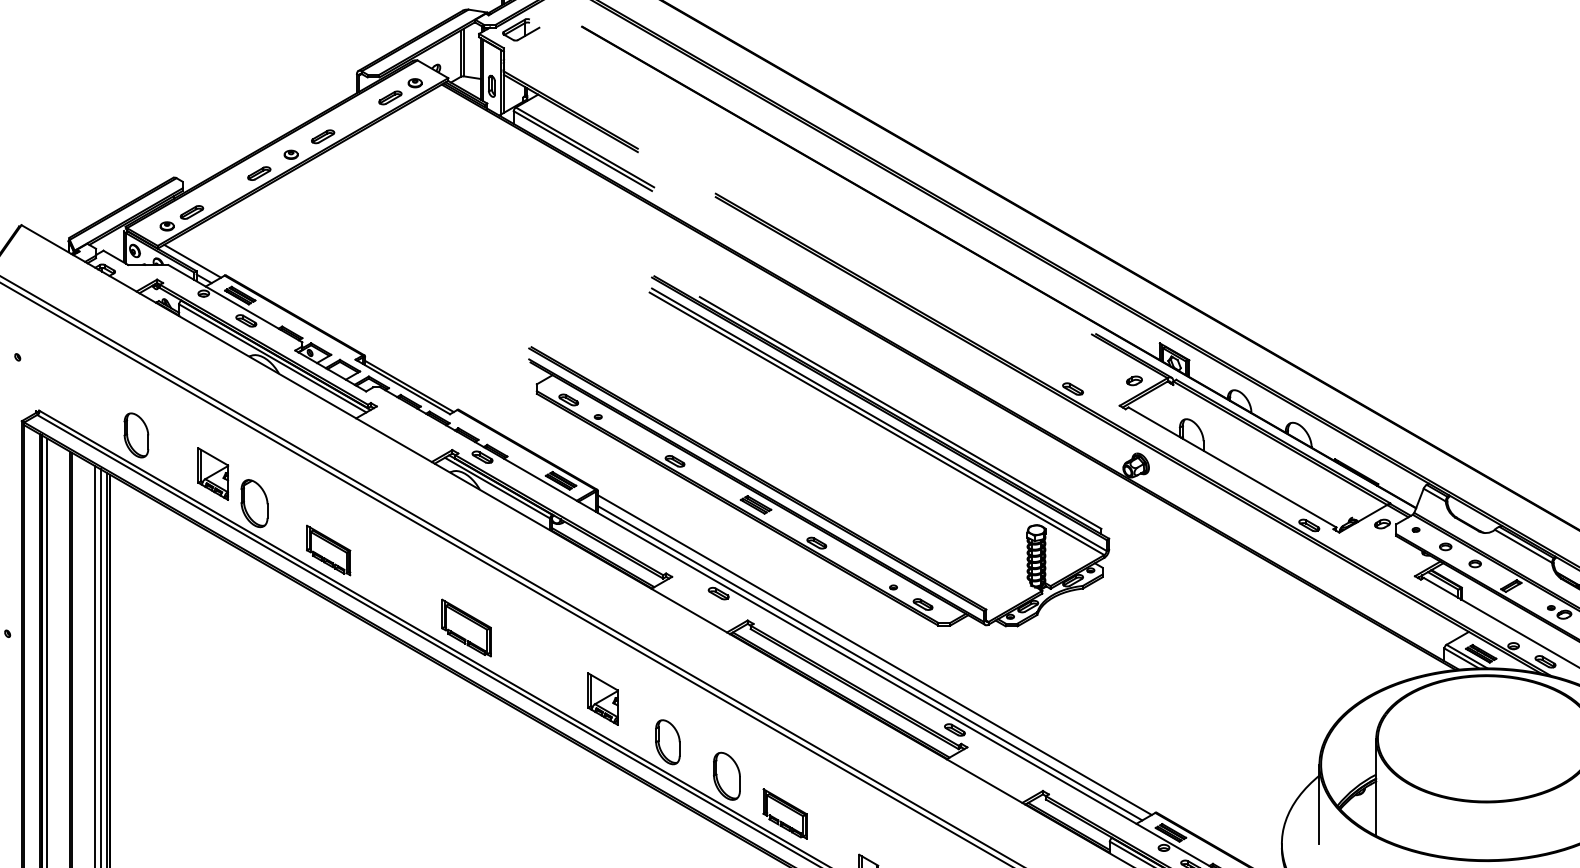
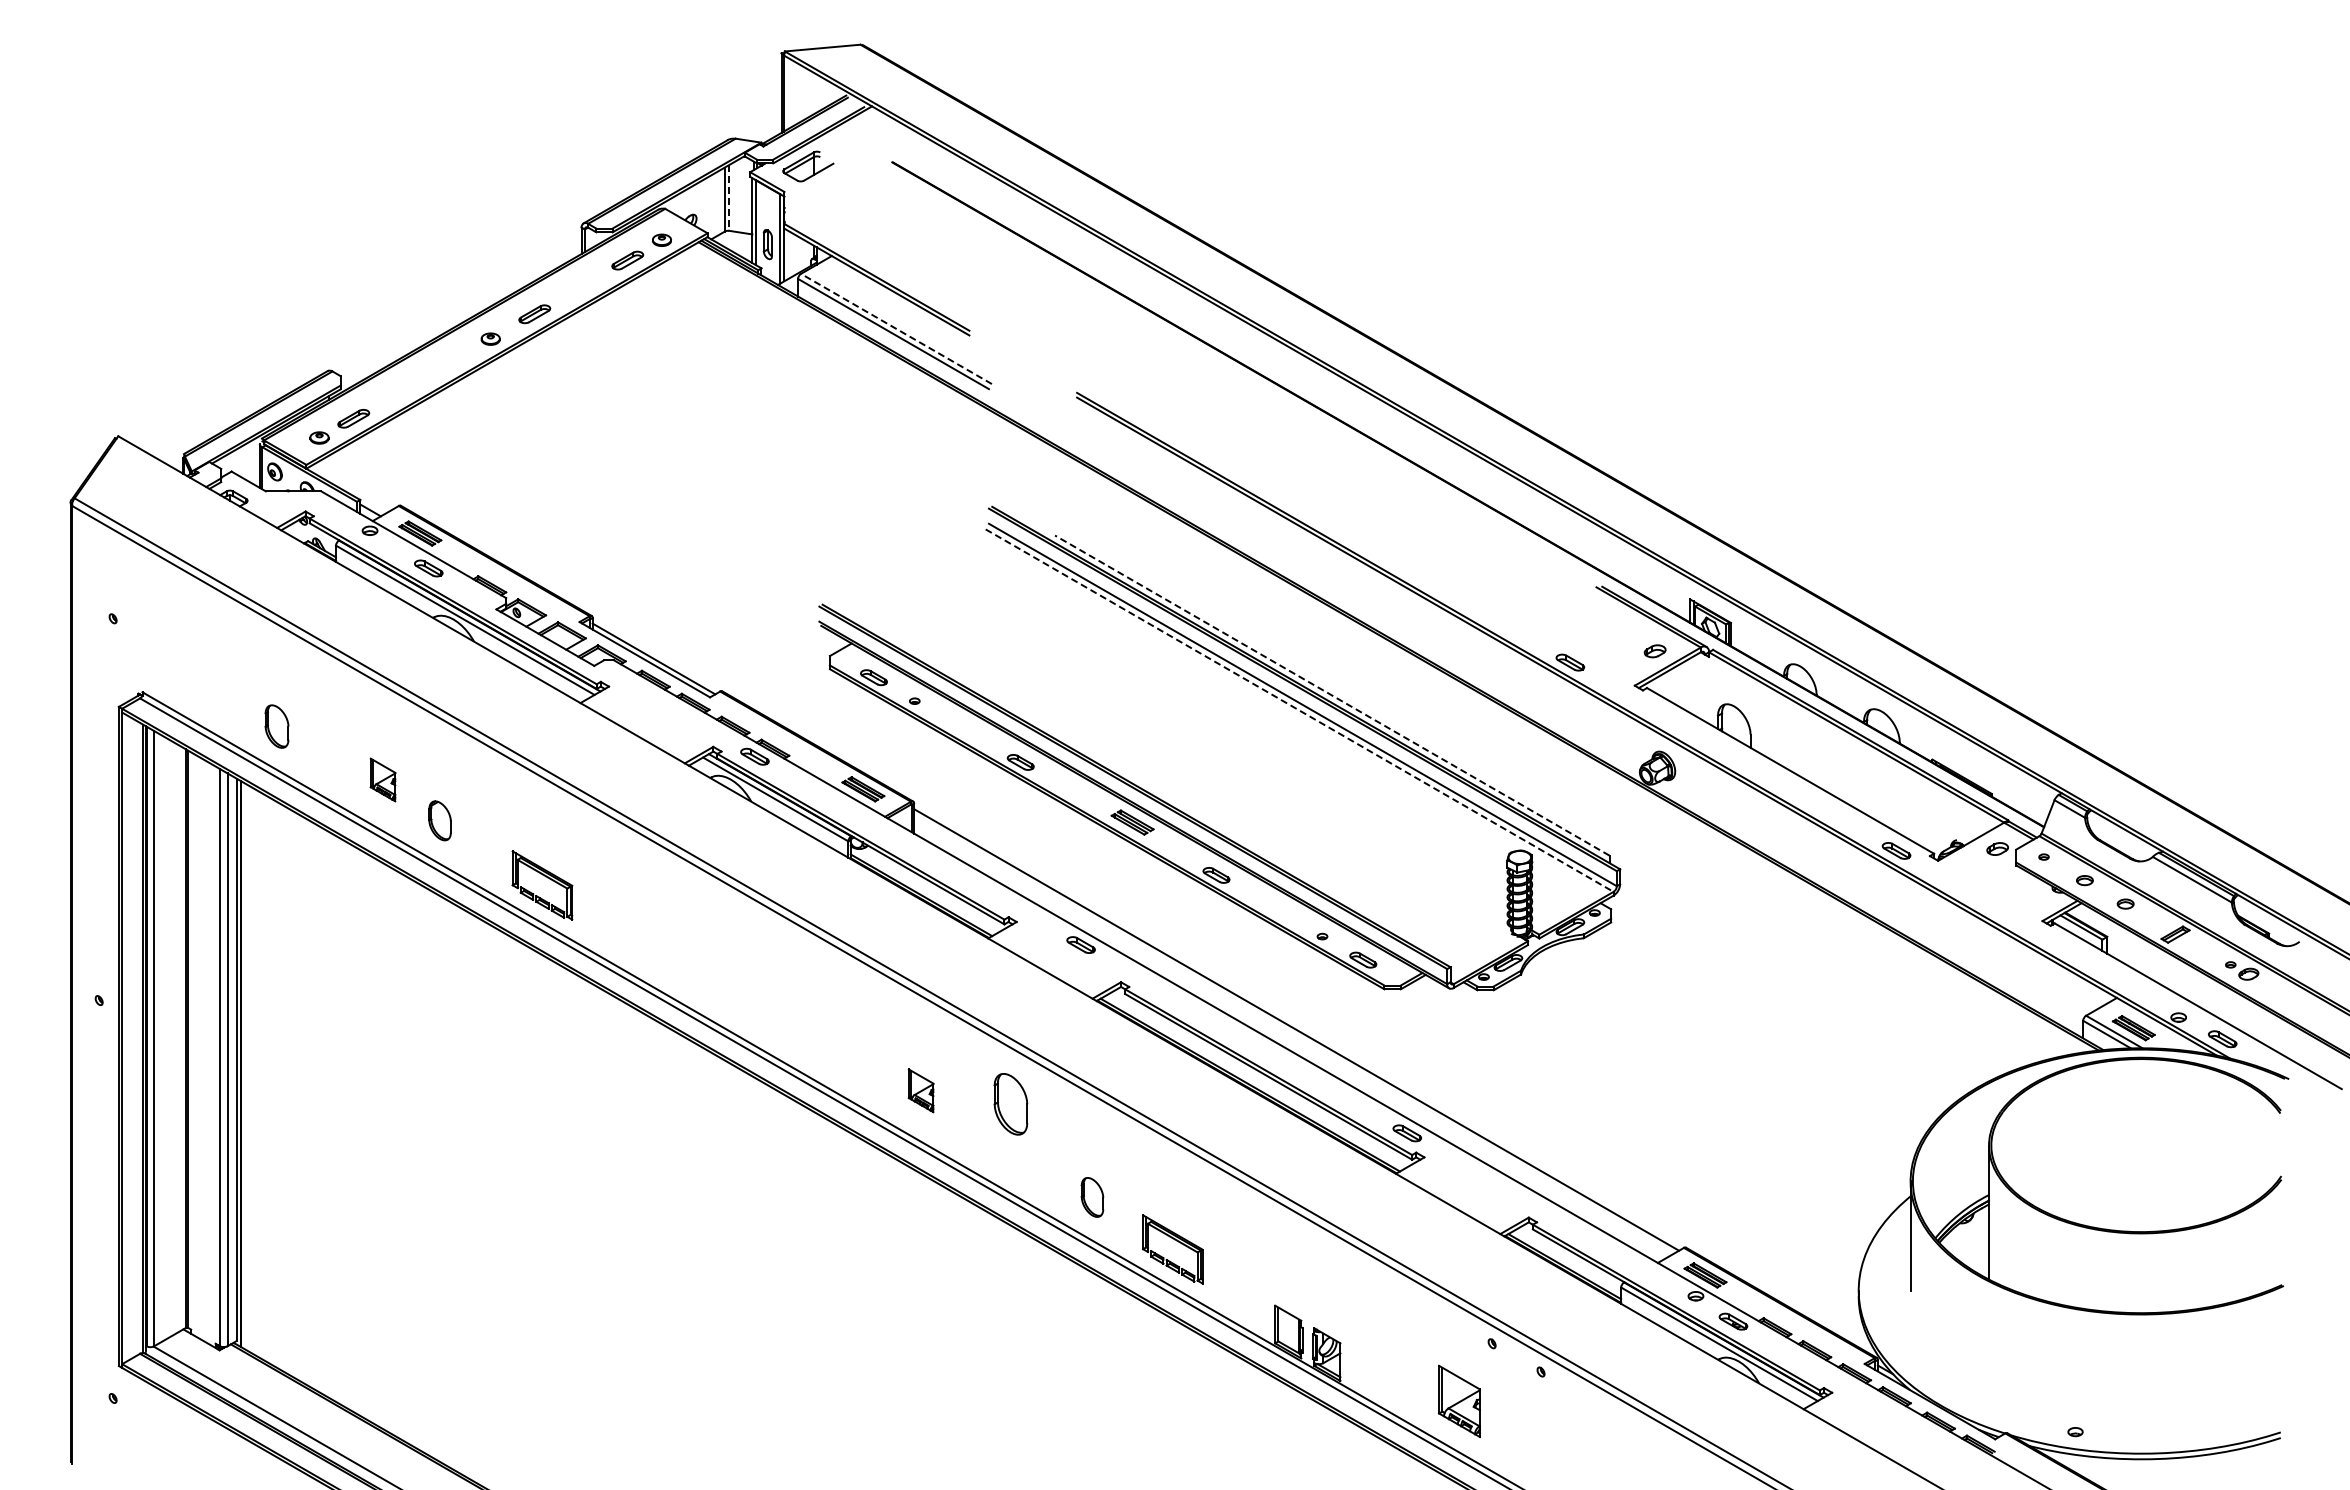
line: (464, 52) -> (729, 197), solid -> dashed
line: (585, 147) -> (896, 328), solid -> dashed
part: (259, 173) -> (446, 364), removed
line: (192, 260) -> (354, 485), removed
line: (900, 412) -> (1331, 695), solid -> dashed
line: (876, 423) -> (1299, 710), solid -> dashed
part: (136, 435) -> (276, 726), size x0.7
part: (212, 473) -> (382, 779), size x0.6
part: (254, 503) -> (439, 820), size x0.6
part: (466, 627) -> (732, 992), removed
line: (870, 663) -> (1290, 1041), removed
part: (602, 698) -> (920, 1090), size x0.6
part: (667, 742) -> (1010, 1104), moved
part: (726, 776) -> (1092, 1197), size x0.6

